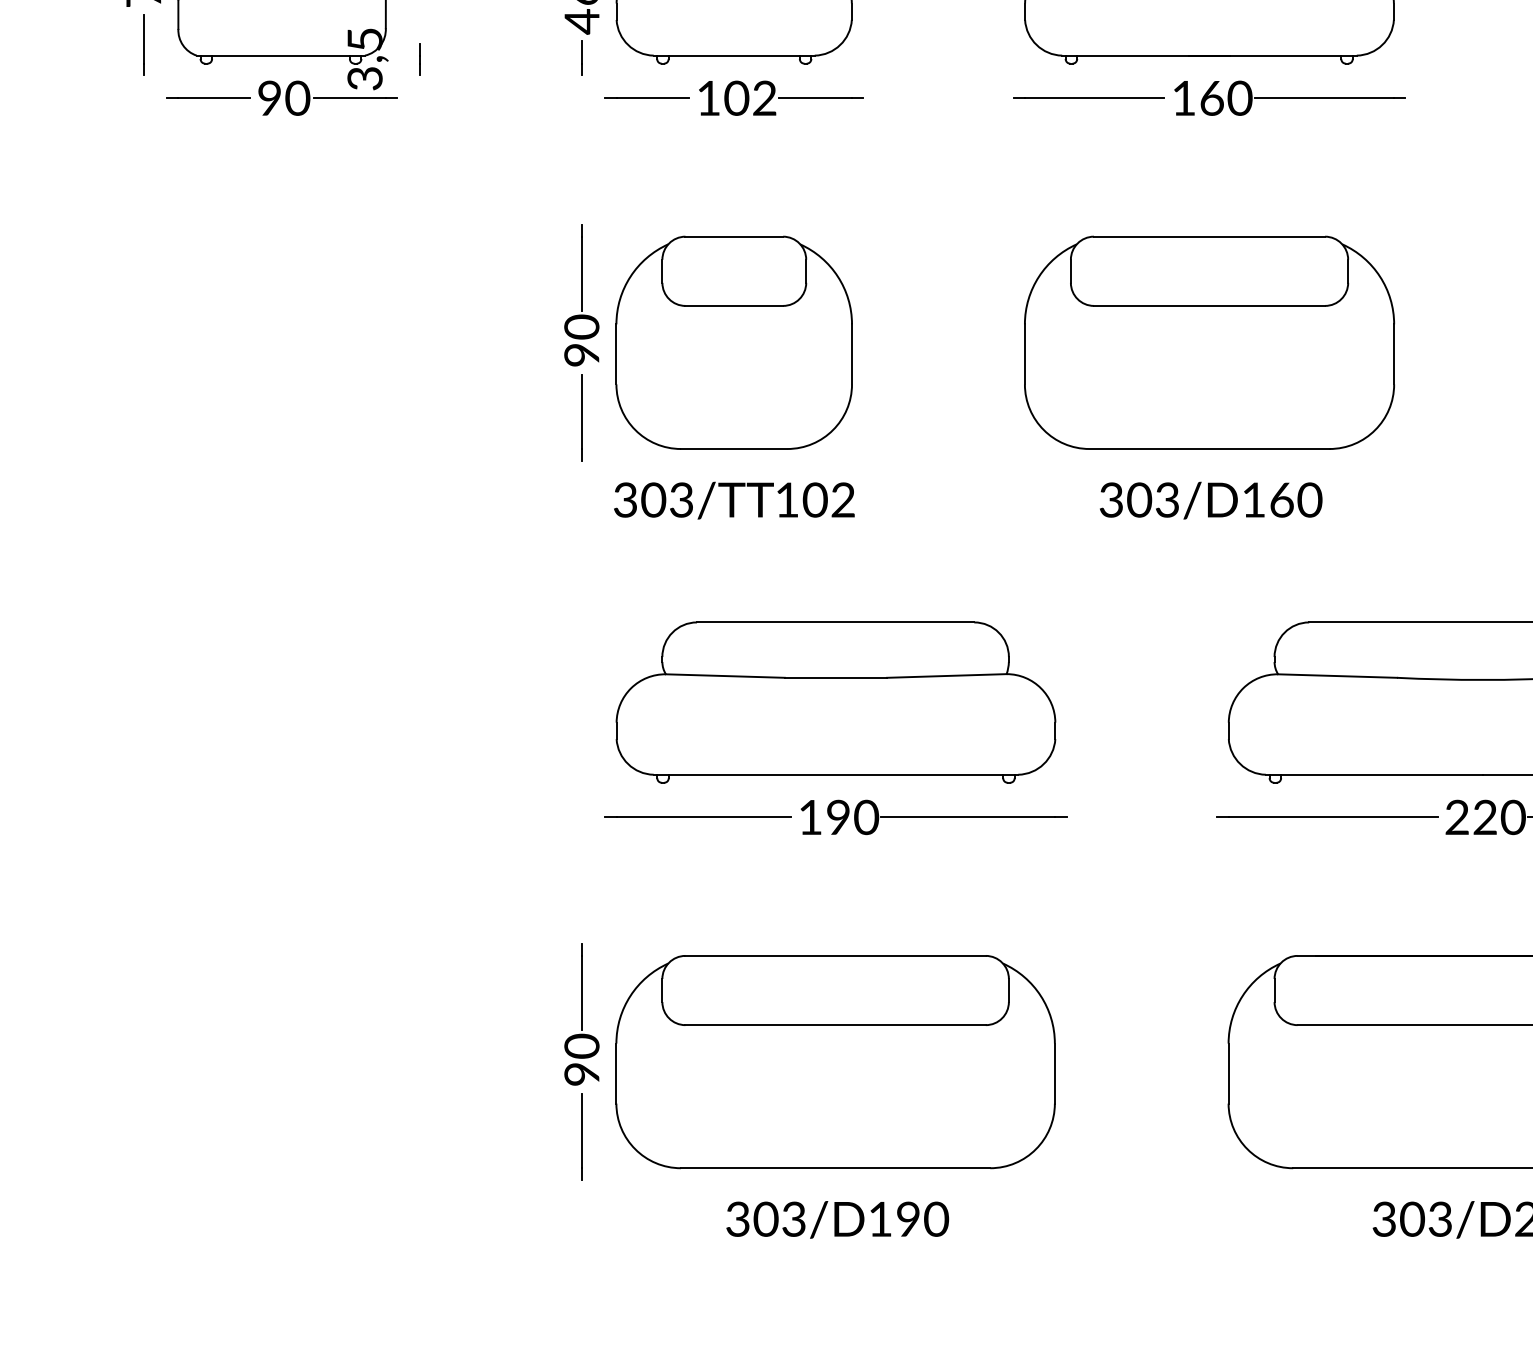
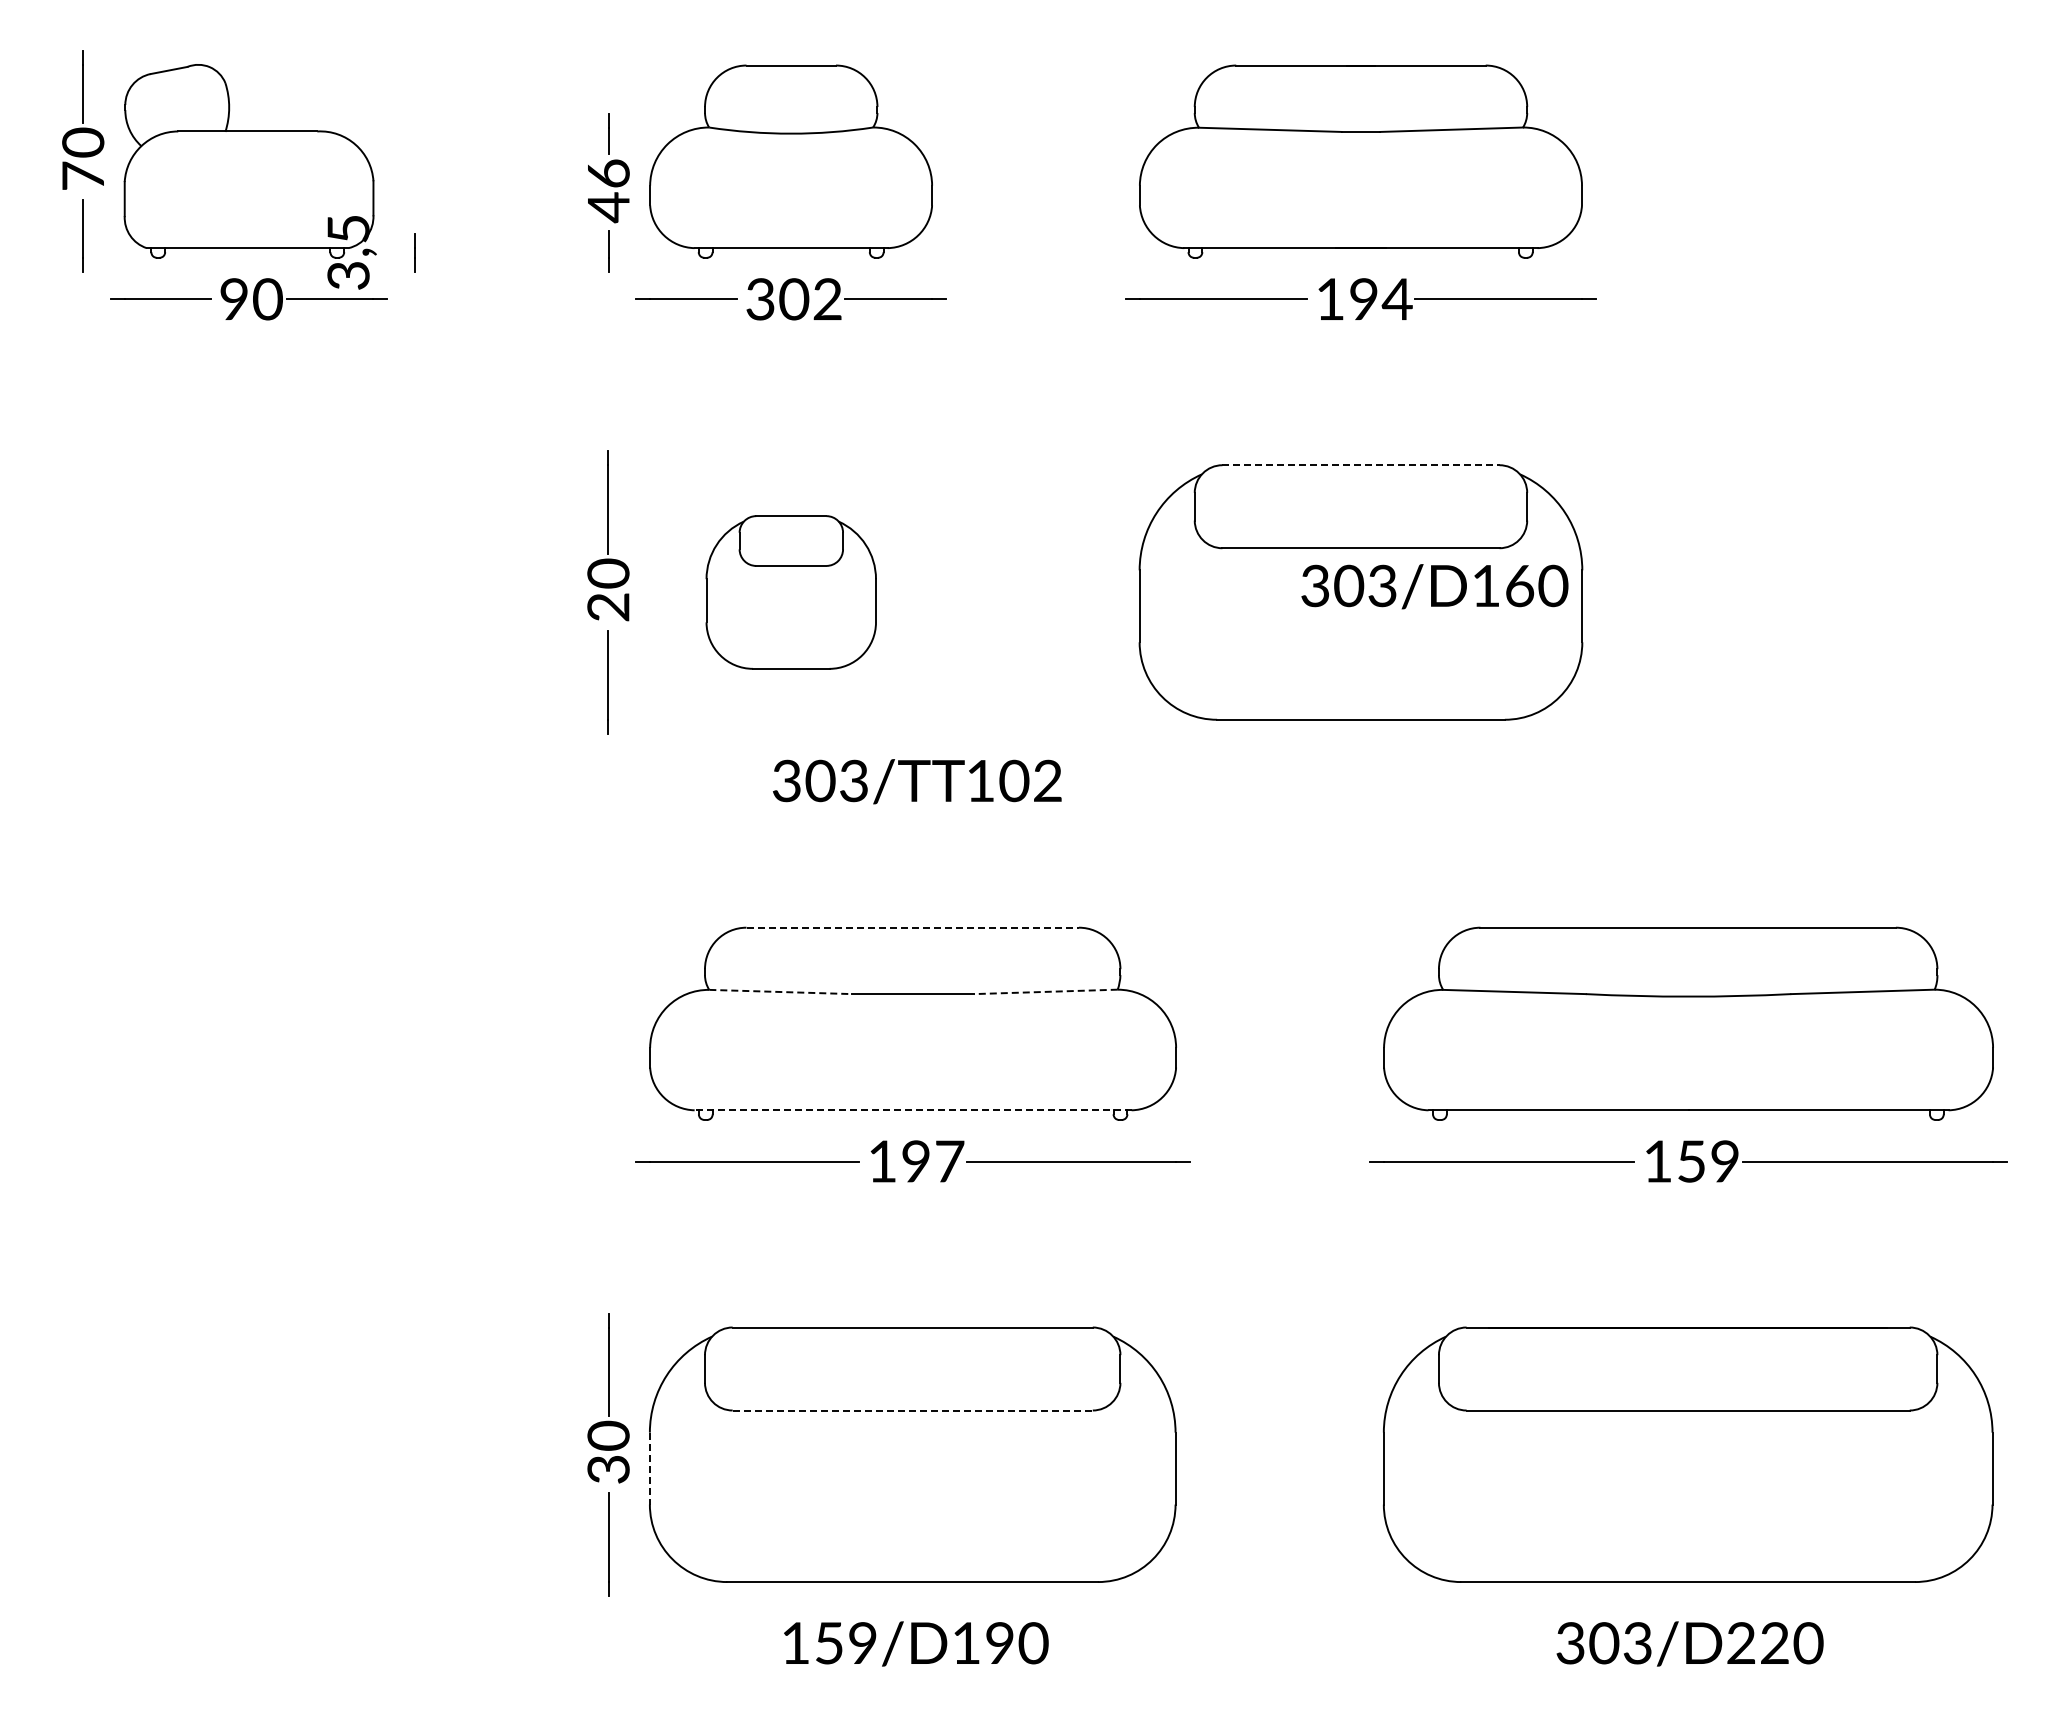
text: (708, 98) -> (760, 299), 102 -> 302
text: (1226, 98) -> (1381, 299), 160 -> 194
line: (1209, 236) -> (1360, 465), solid -> dashed
part: (734, 342) -> (791, 592), size x0.6
text: (581, 355) -> (608, 607), 90 -> 20
text: (734, 500) -> (917, 781), moved
text: (1210, 500) -> (1434, 586), moved
line: (836, 622) -> (913, 927), solid -> dashed
line: (947, 675) -> (1046, 991), solid -> dashed
line: (726, 676) -> (781, 992), solid -> dashed
line: (836, 774) -> (913, 1110), solid -> dashed
text: (866, 817) -> (949, 1161), 190 -> 197
text: (1486, 817) -> (1692, 1161), 220 -> 159
line: (836, 1025) -> (913, 1410), solid -> dashed
line: (616, 1073) -> (649, 1468), solid -> dashed
text: (581, 1074) -> (608, 1469), 90 -> 30
text: (765, 1219) -> (828, 1643), 303/D -> 159/D

